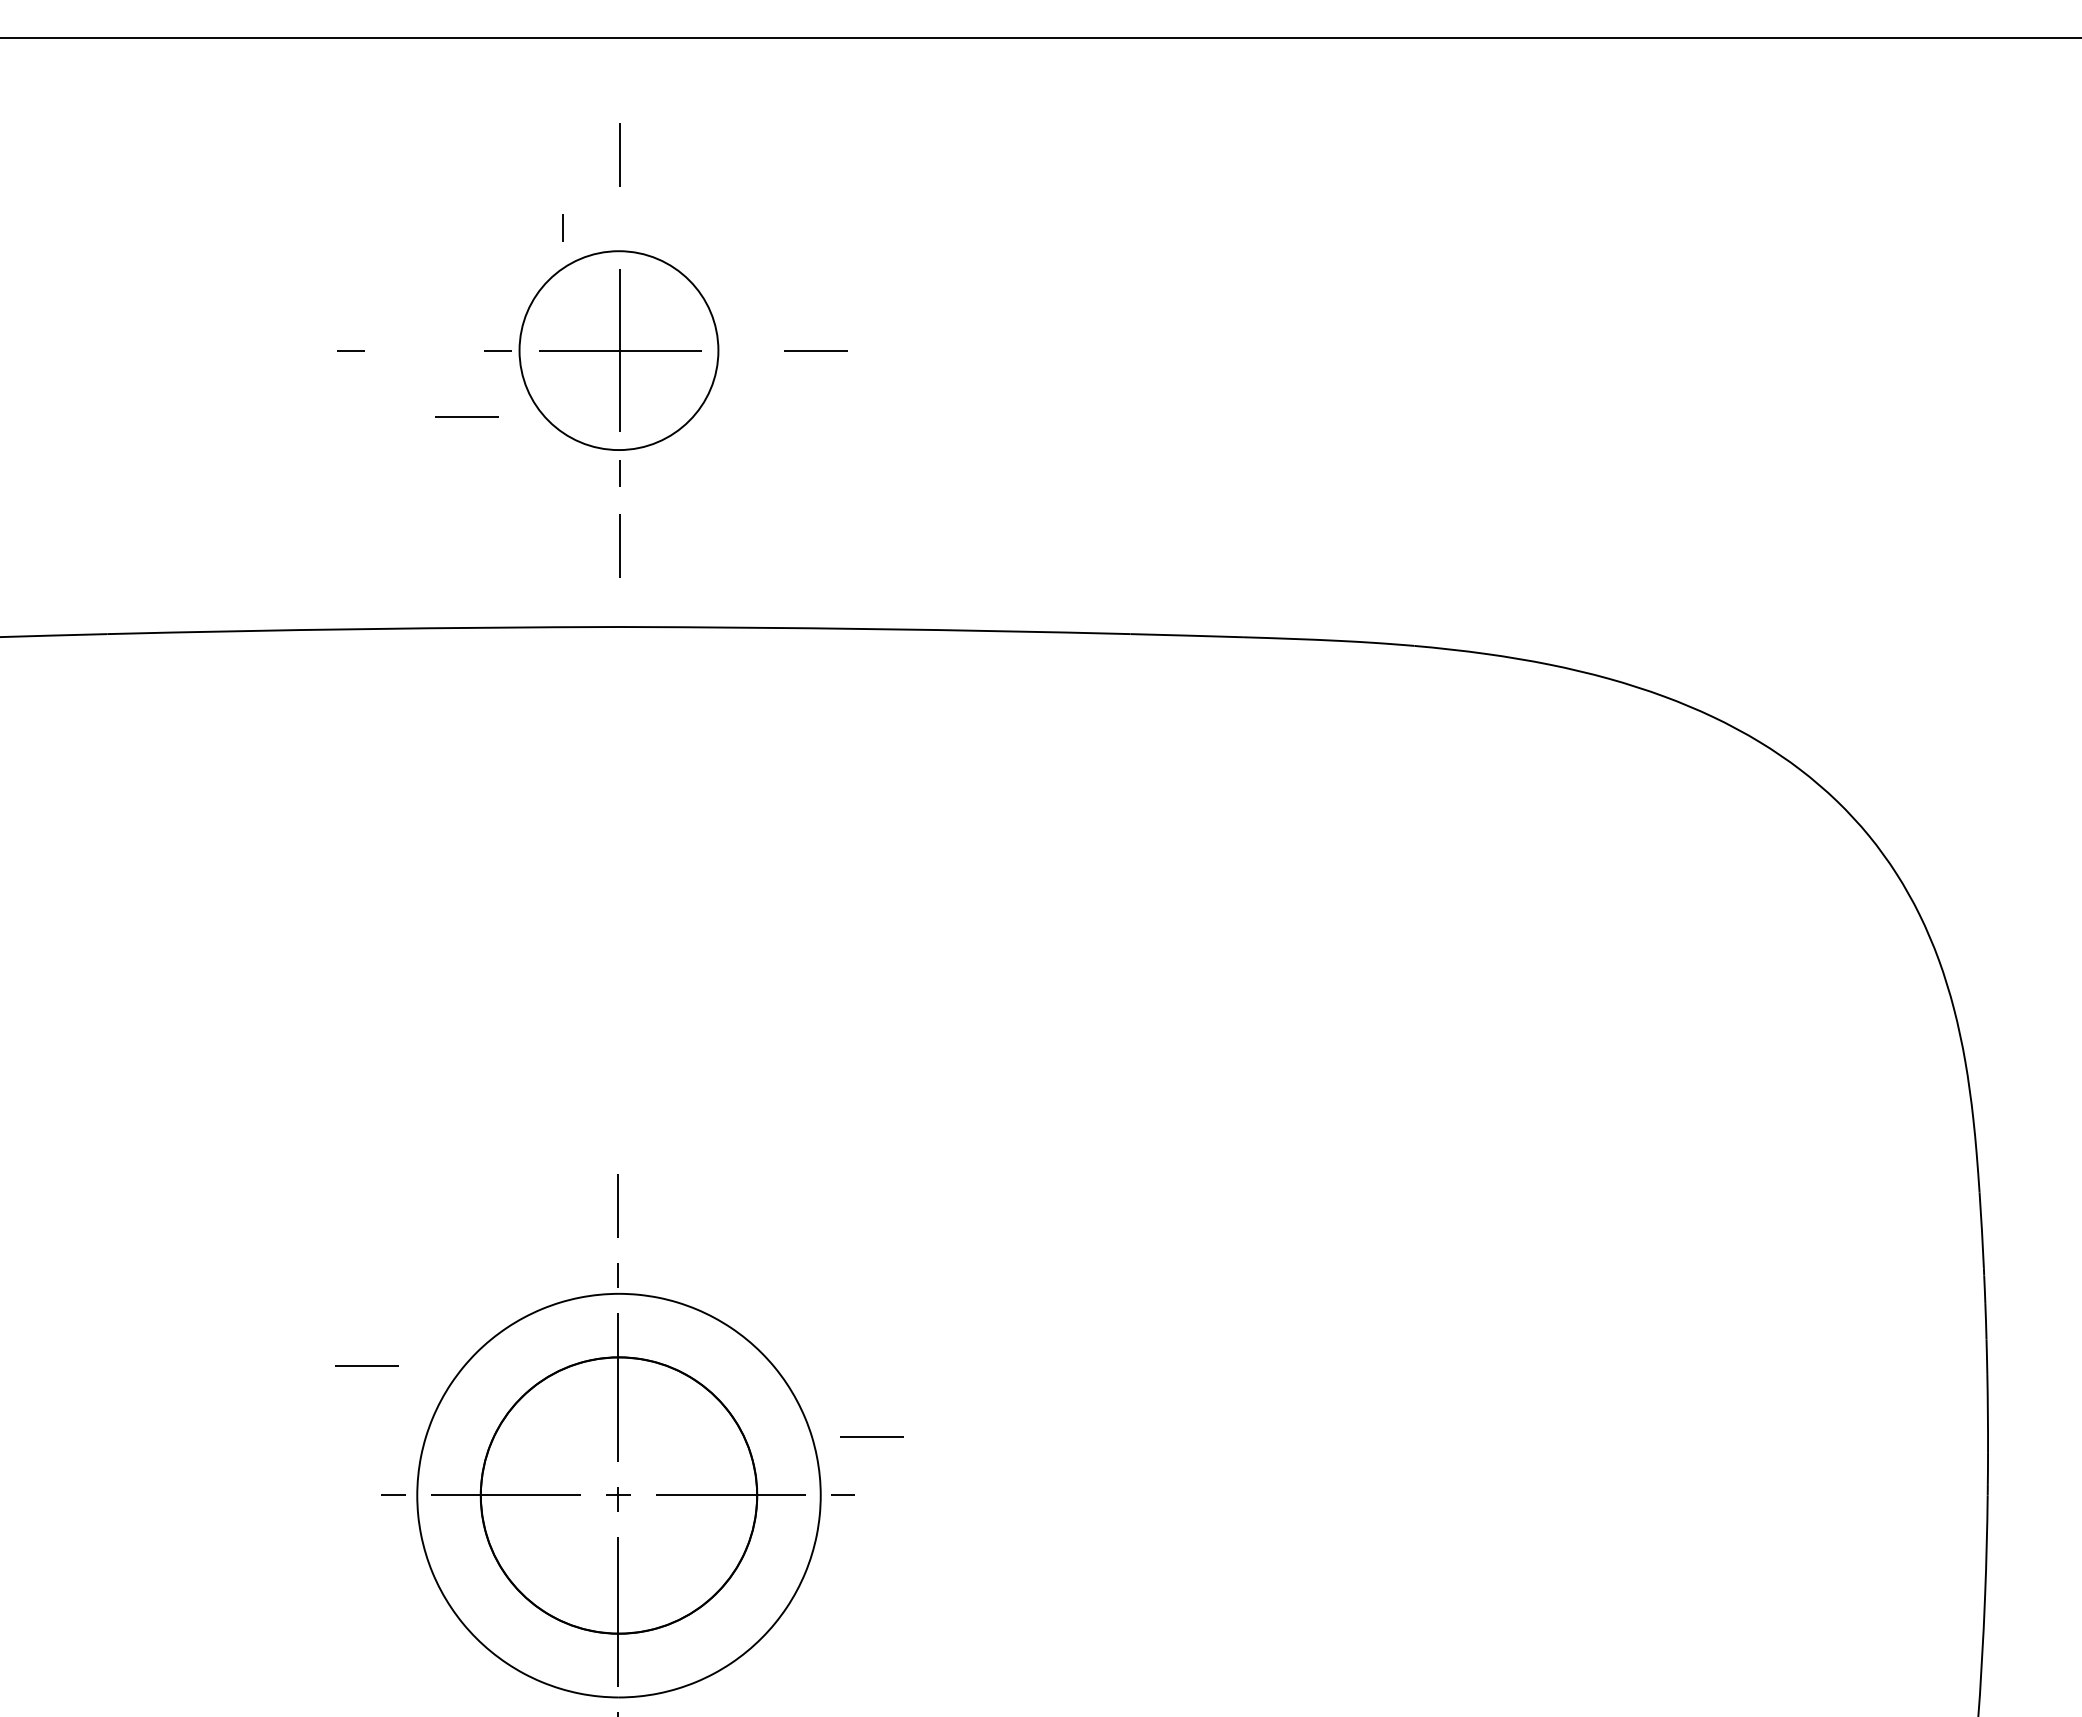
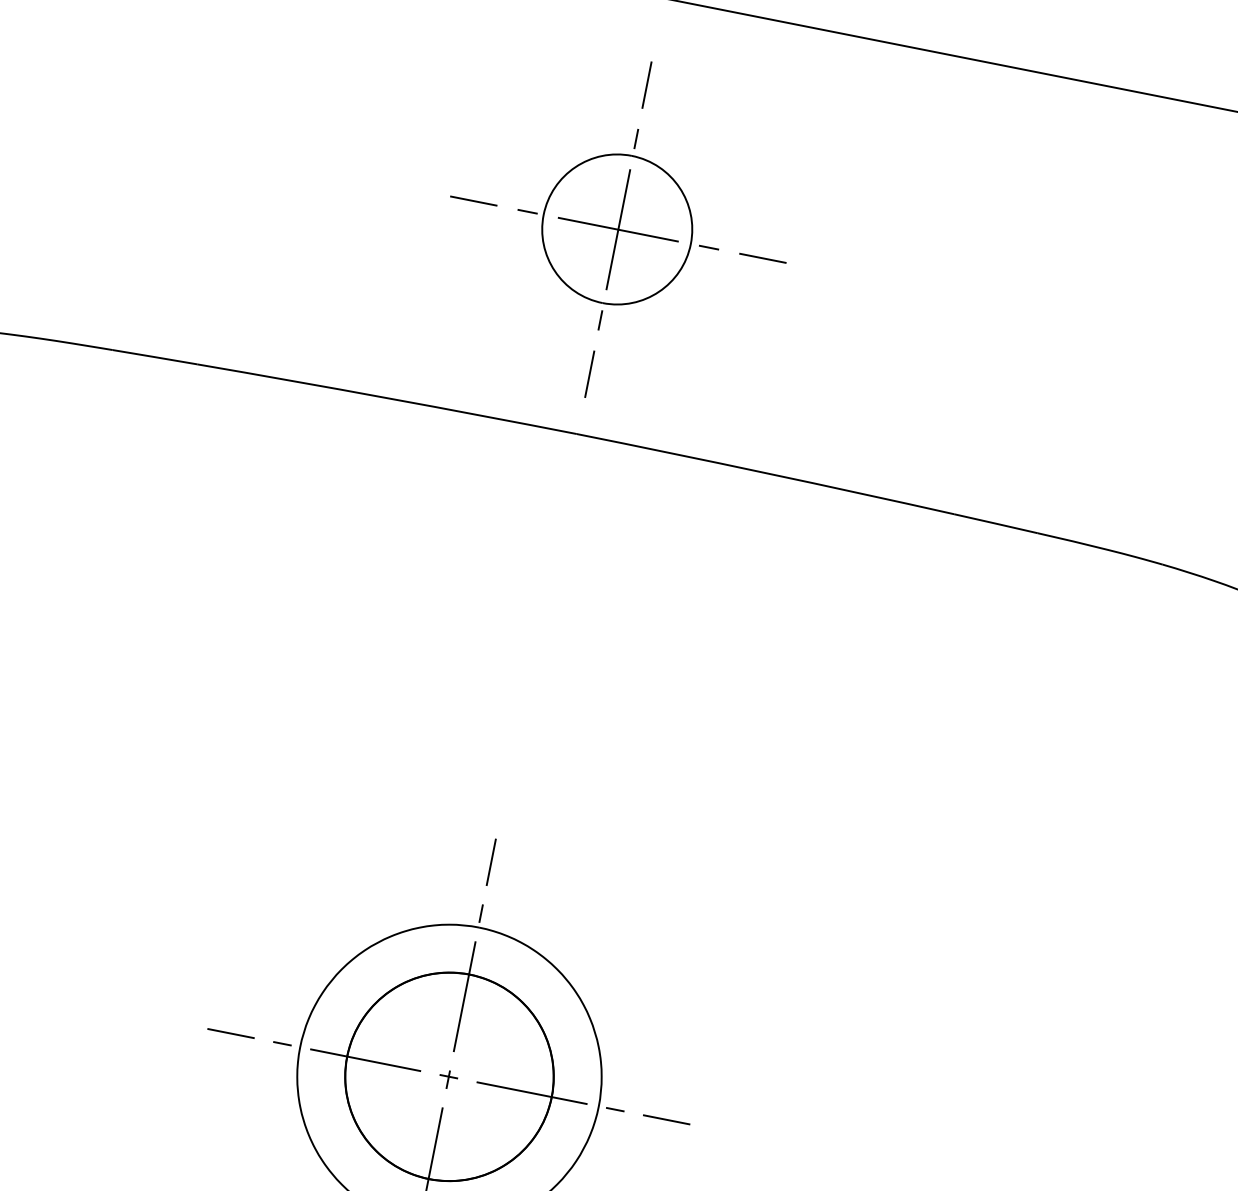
line: (562, 227) -> (635, 138), moved
line: (350, 350) -> (708, 247), moved
line: (466, 416) -> (473, 200), moved
line: (366, 1365) -> (230, 1032), moved
line: (871, 1436) -> (666, 1118), moved

